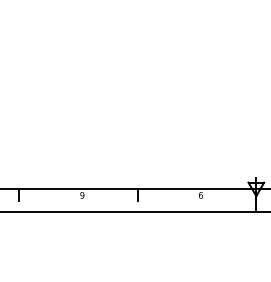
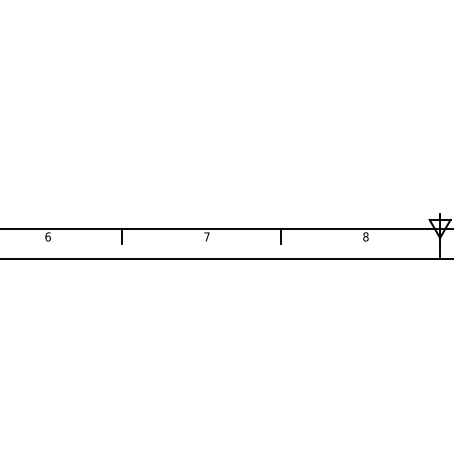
text: (81, 195) -> (206, 236), 9 -> 7
text: (200, 195) -> (365, 236), 6 -> 8

